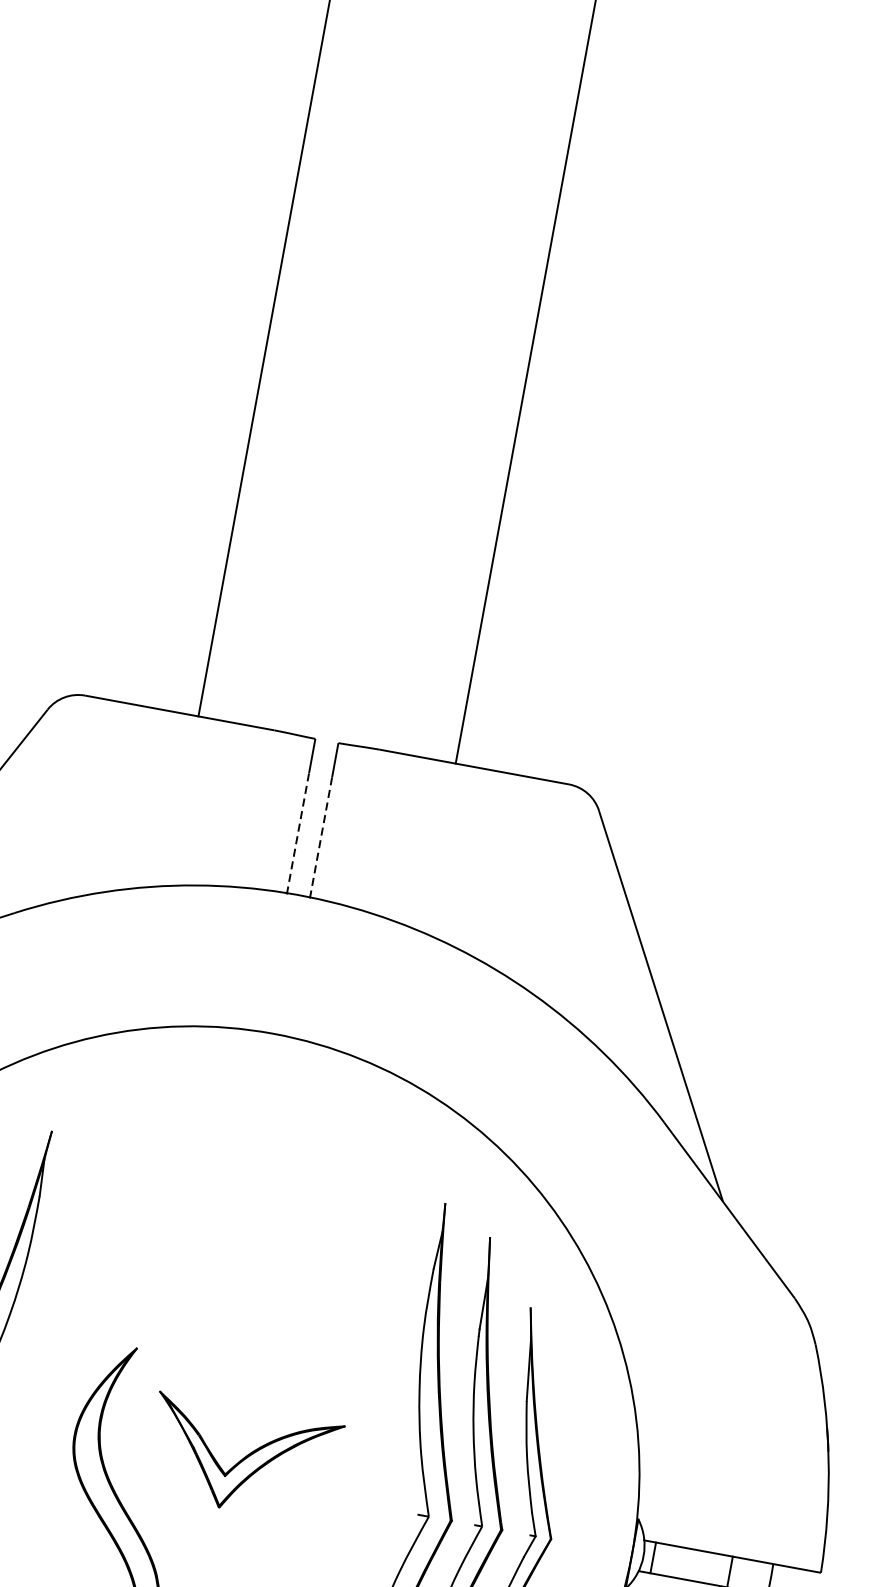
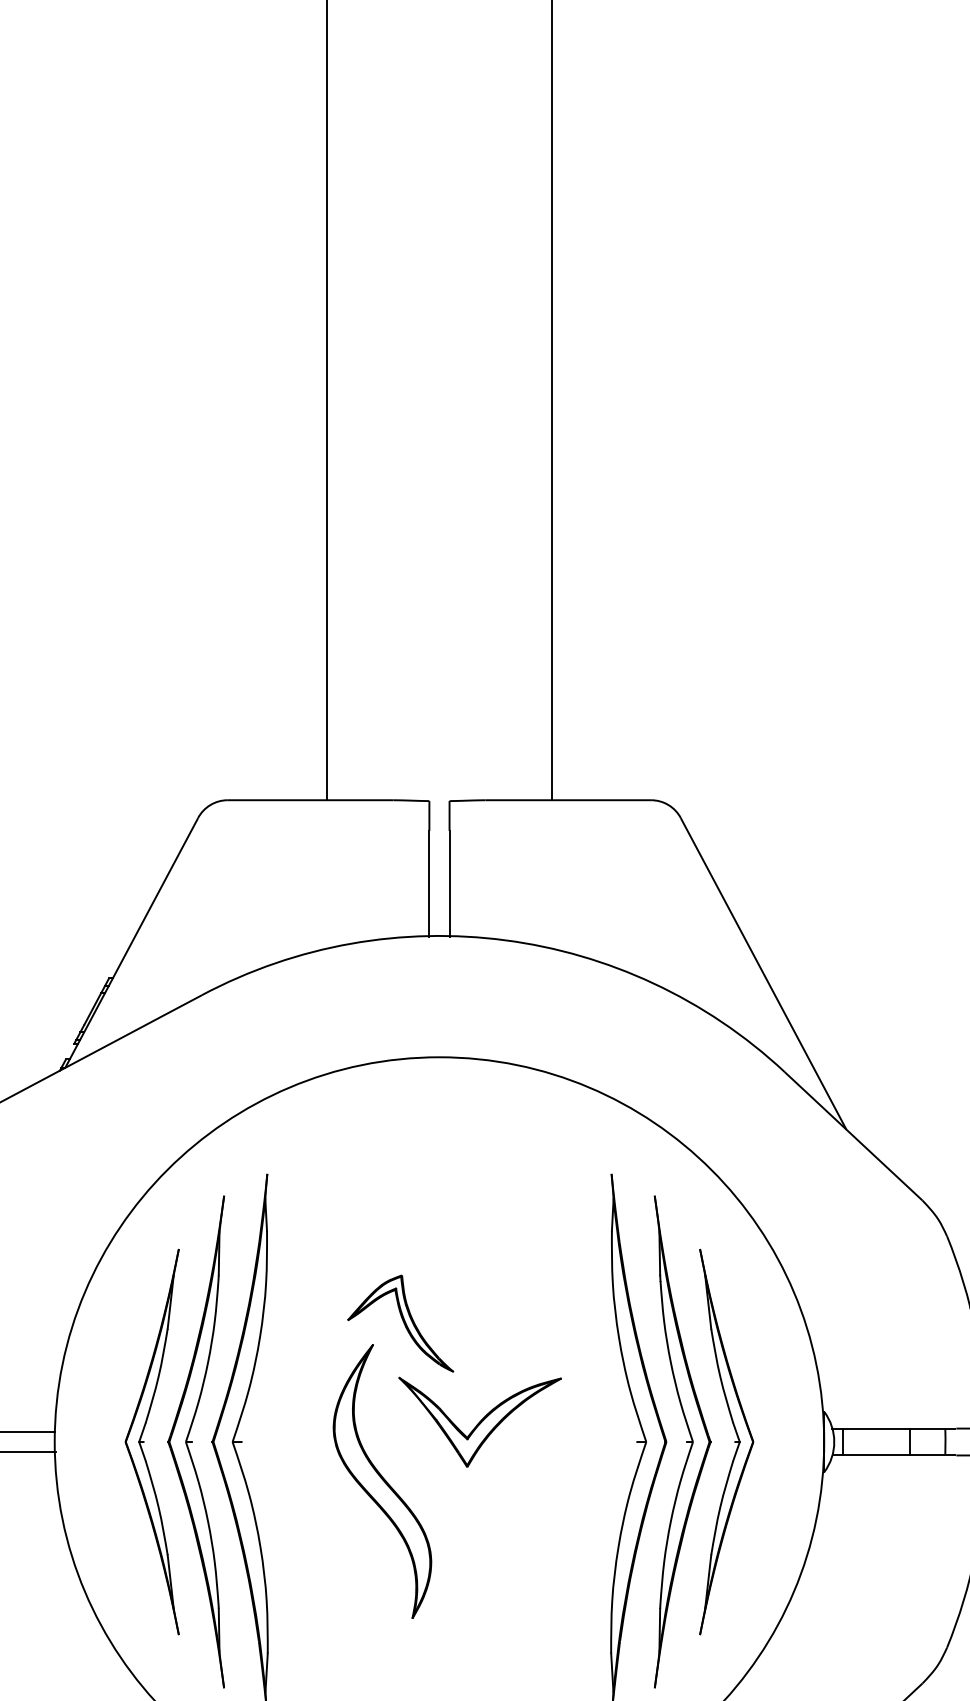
line: (298, 833) -> (429, 883), dashed -> solid
line: (321, 837) -> (449, 883), dashed -> solid
part: (172, 1329) -> (400, 1323), added

